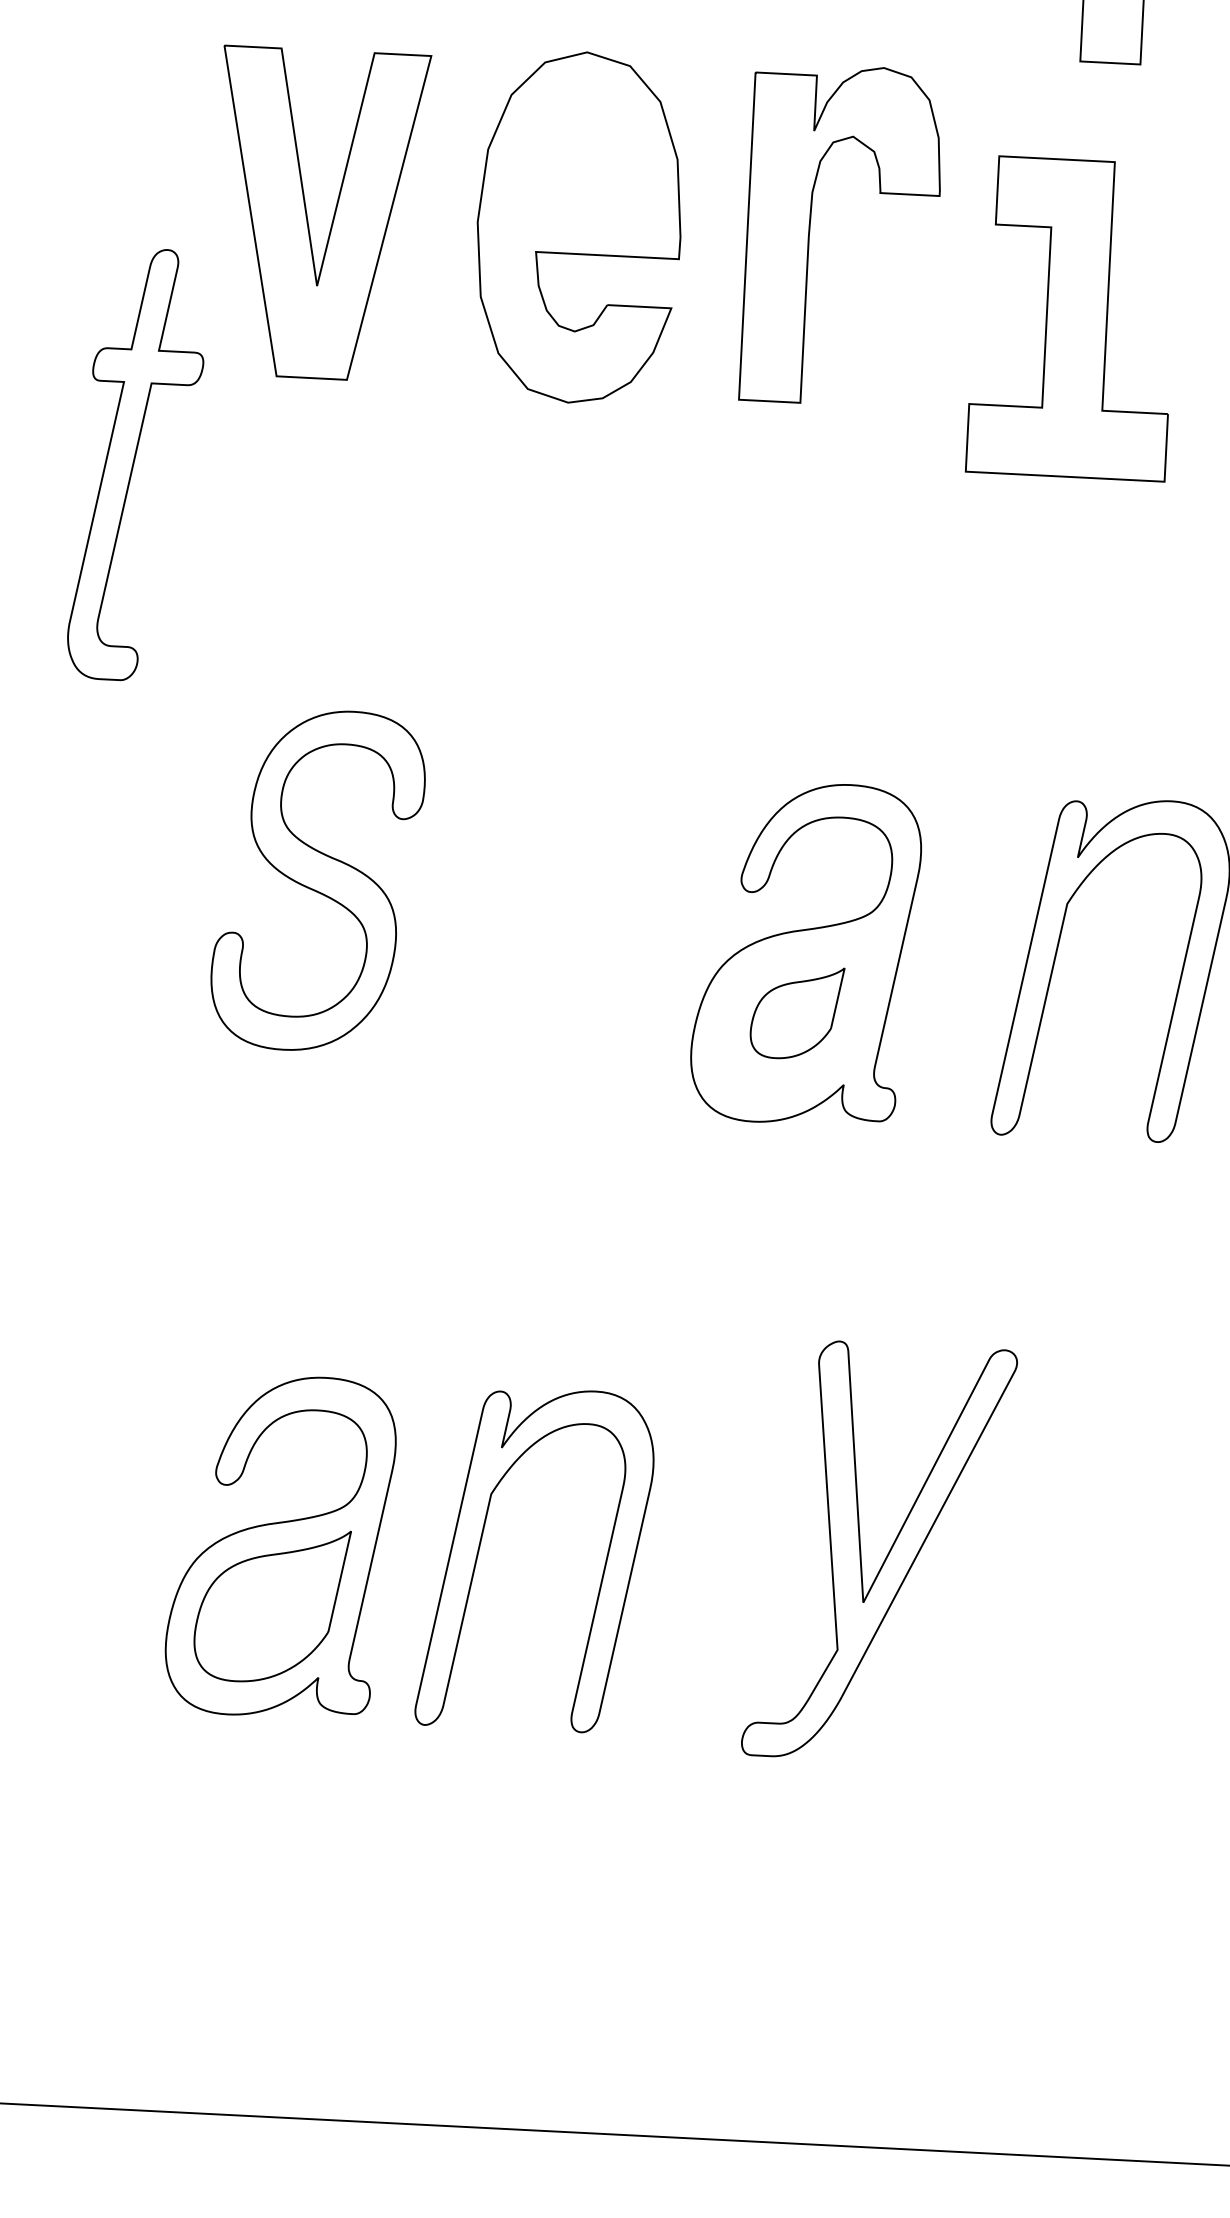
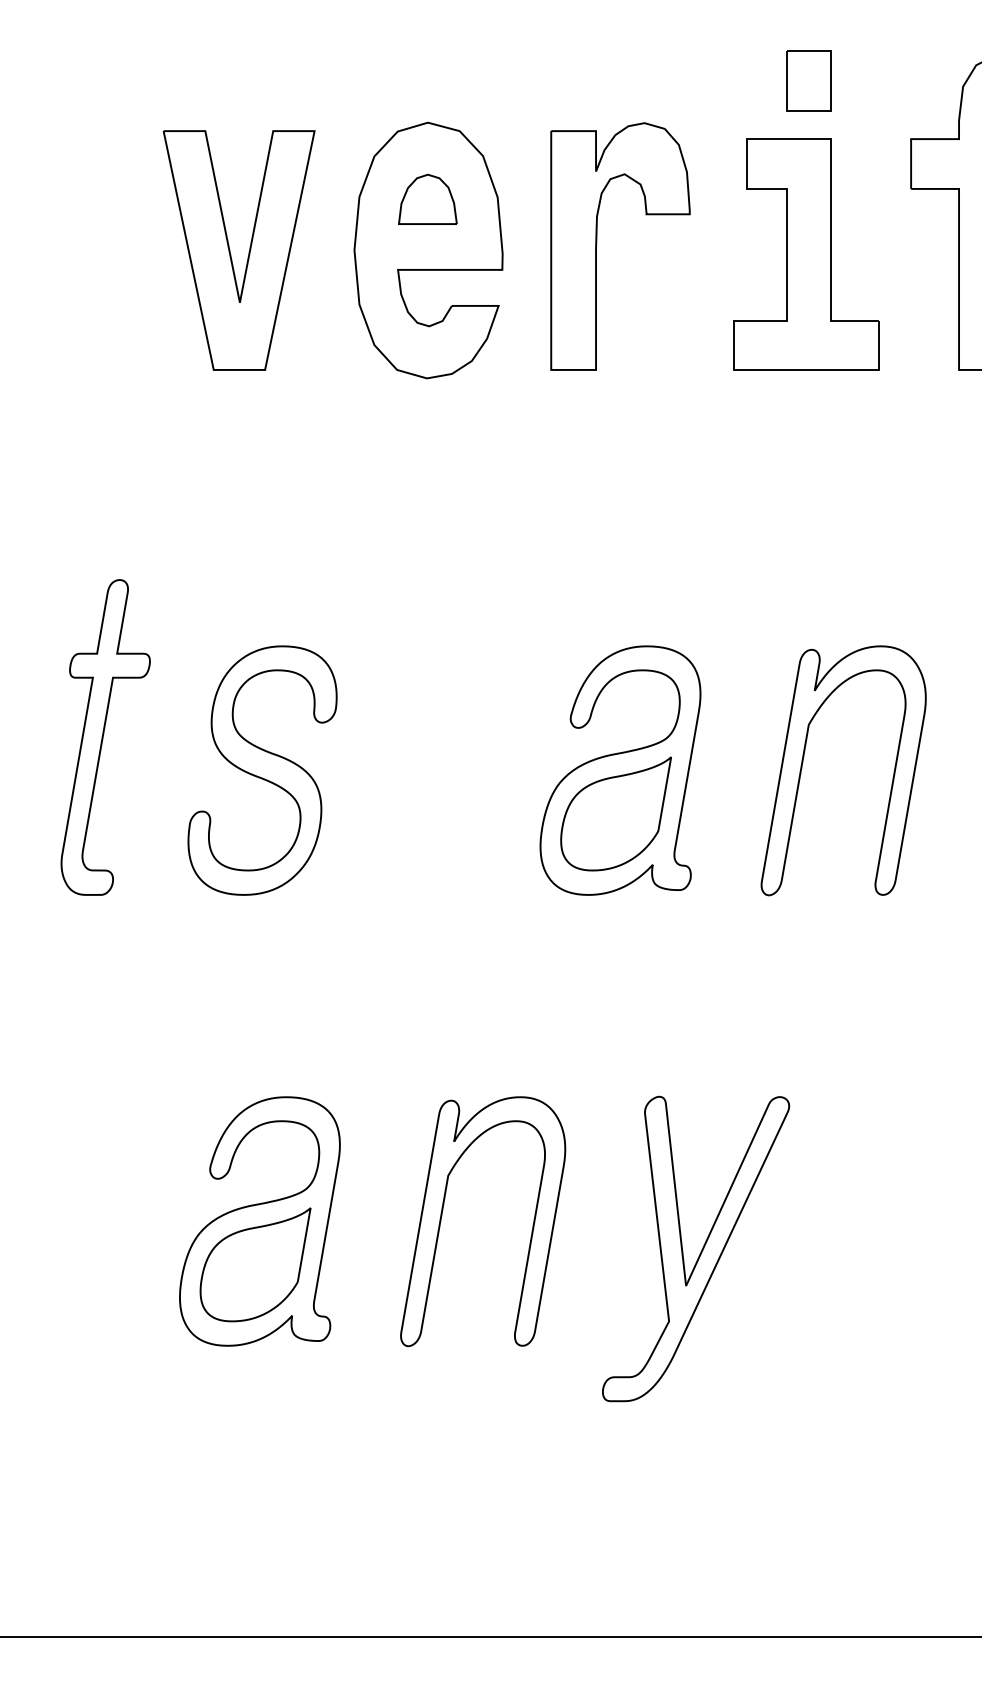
part: (581, 156) -> (427, 198), added
part: (1073, 318) -> (806, 254), moved
part: (137, 464) -> (105, 737), moved
part: (317, 880) -> (262, 770), moved
part: (796, 1011) -> (615, 813), size x1.67
part: (480, 1549) -> (442, 1216), moved
part: (880, 1551) -> (696, 1248), moved

